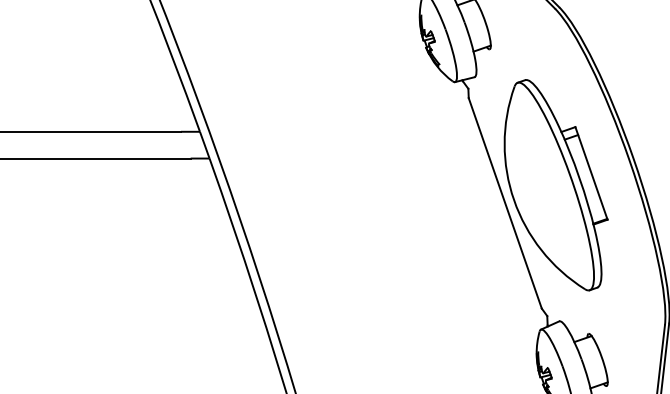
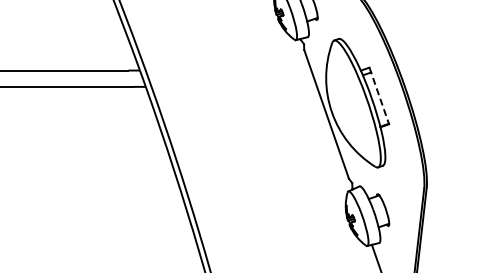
line: (591, 172) -> (379, 95), solid -> dashed

